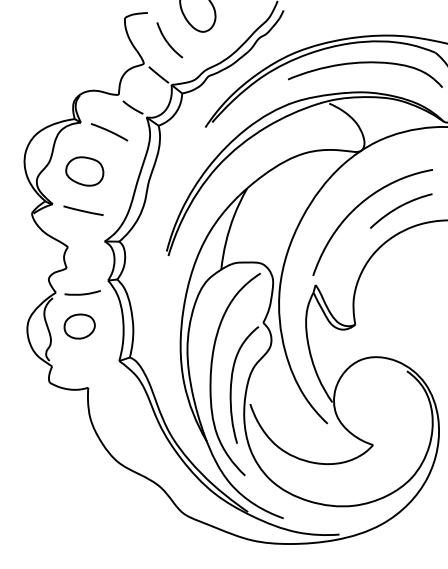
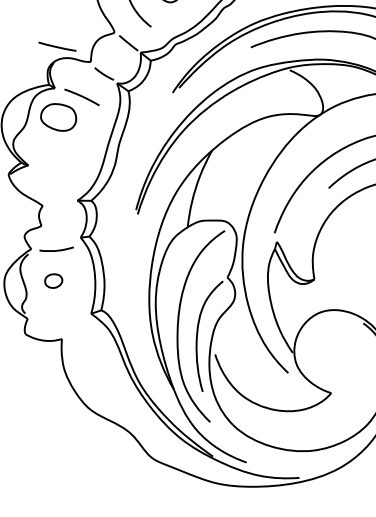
part: (84, 171) -> (58, 117), moved
line: (83, 210) -> (57, 46), moved
part: (79, 326) -> (53, 281), size x0.6

